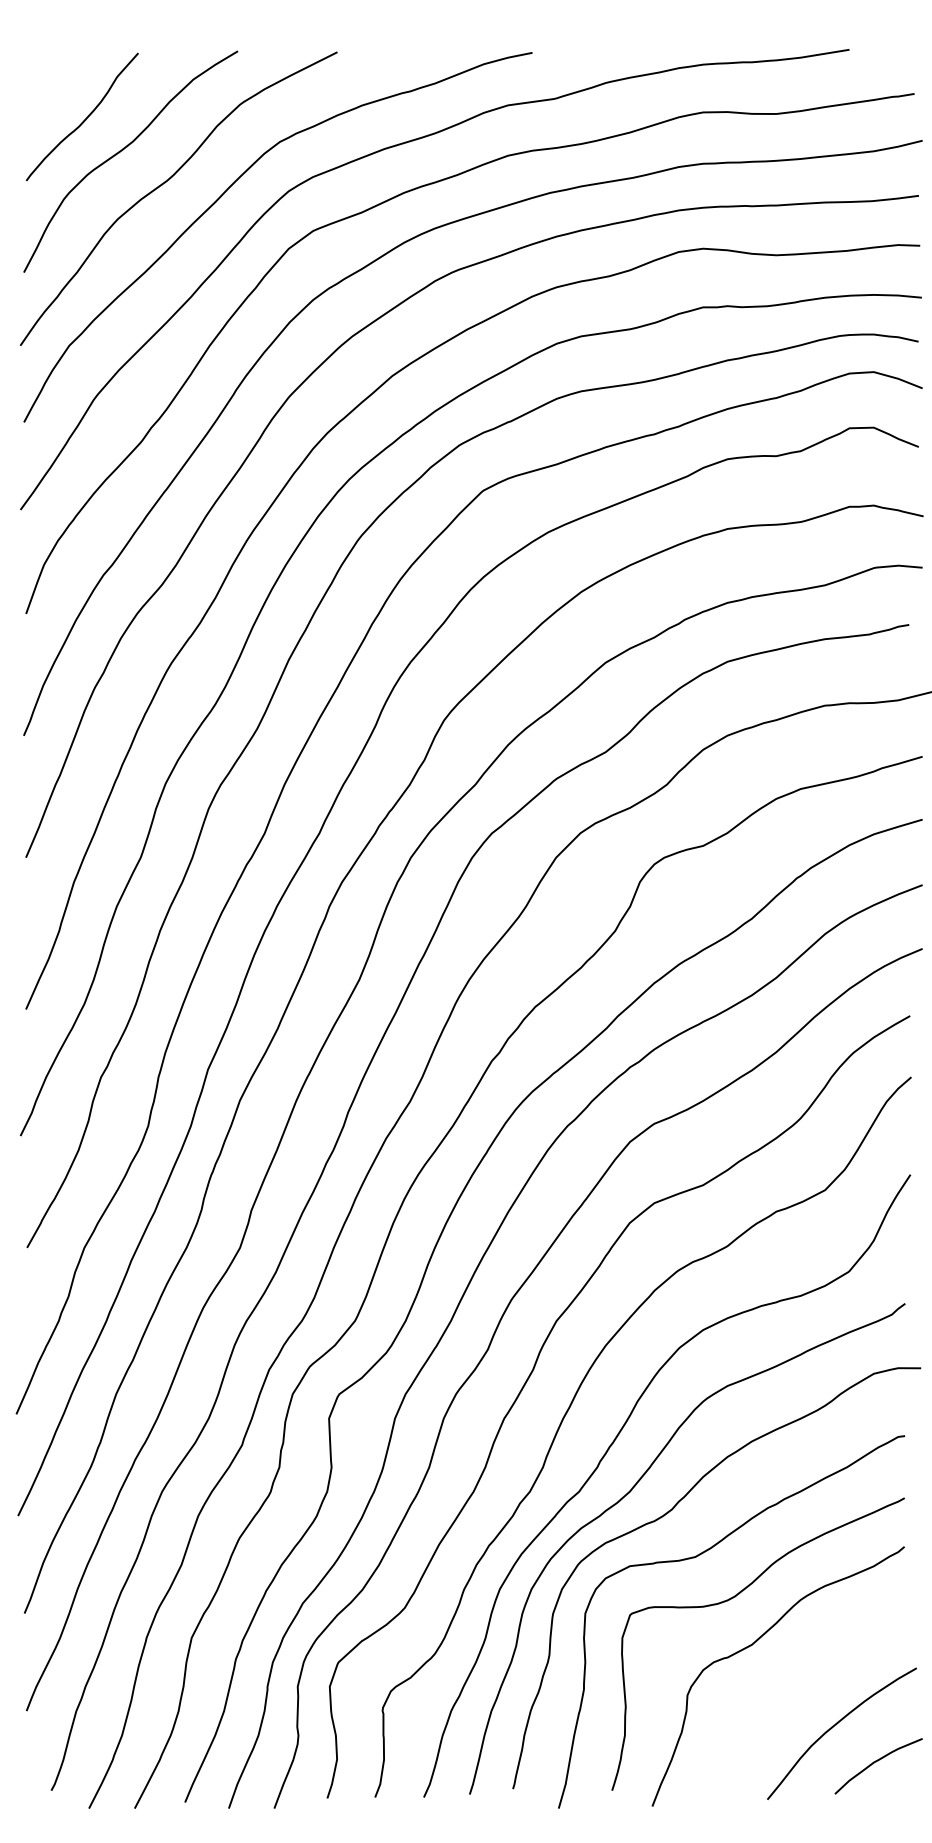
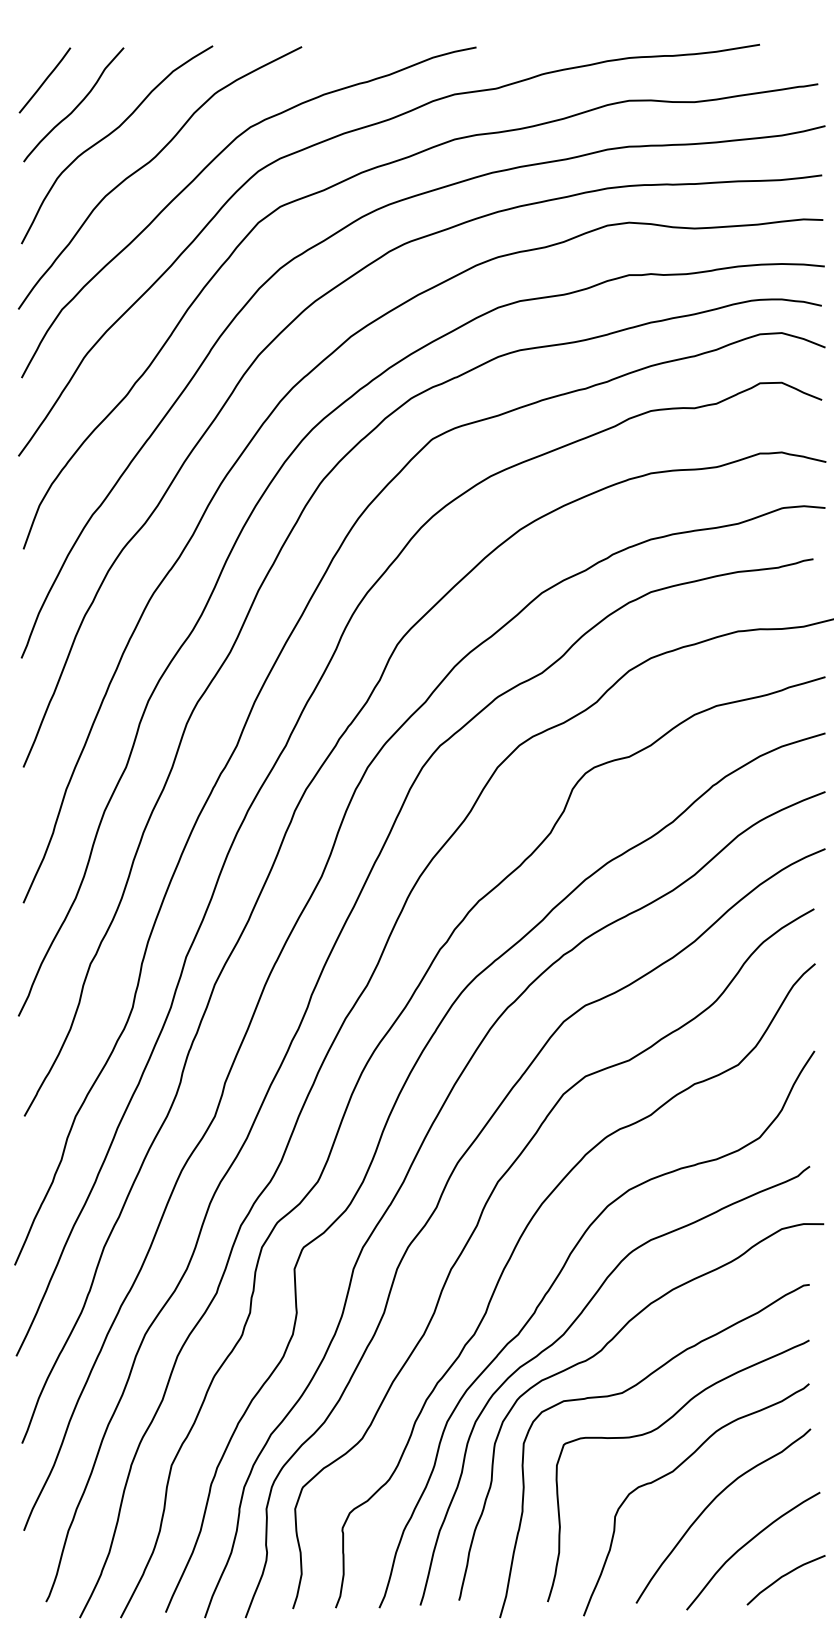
line: (49, 89) -> (44, 80), added
curve: (795, 1680) -> (711, 1503), added

